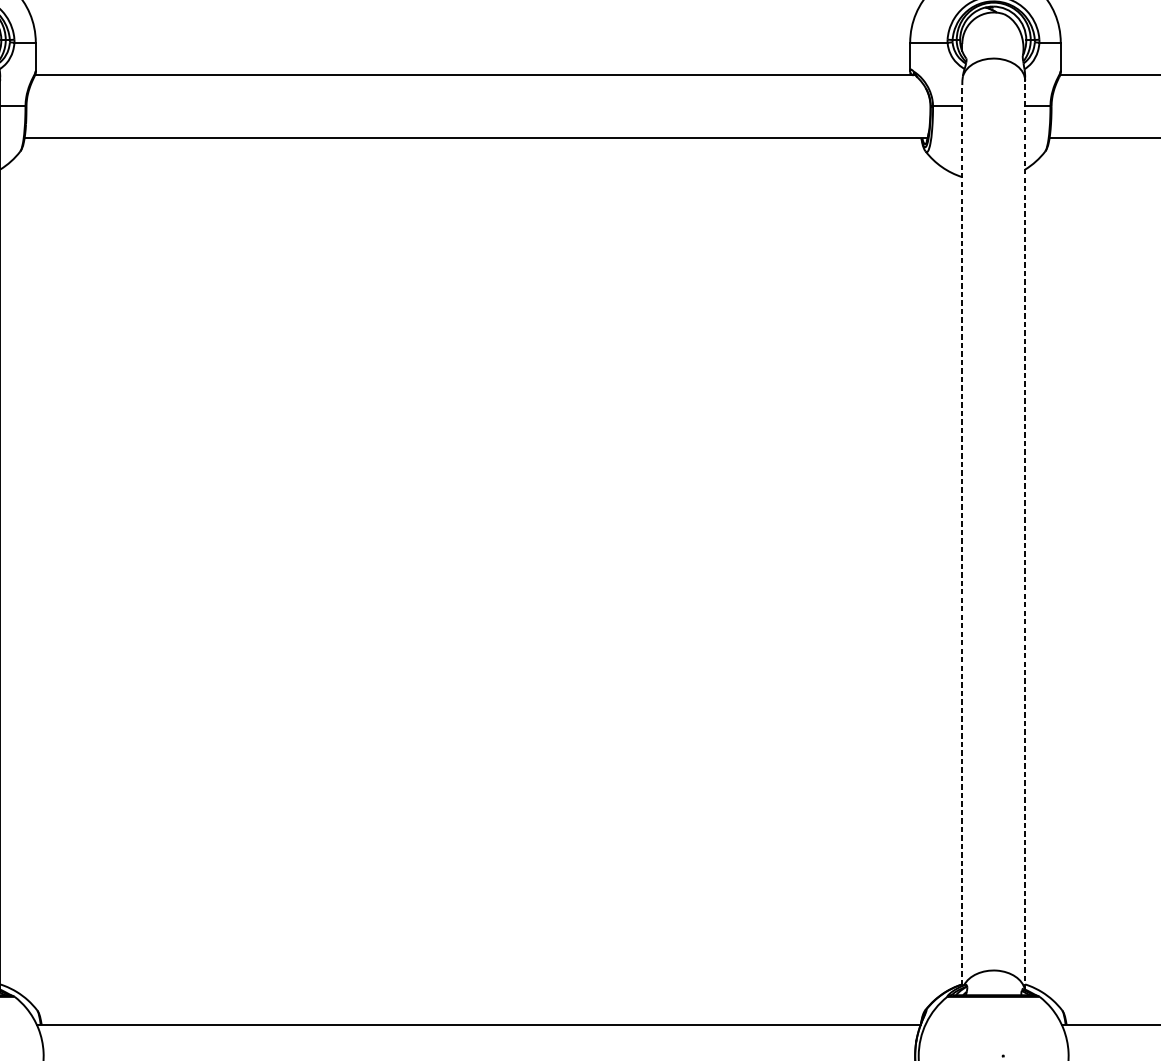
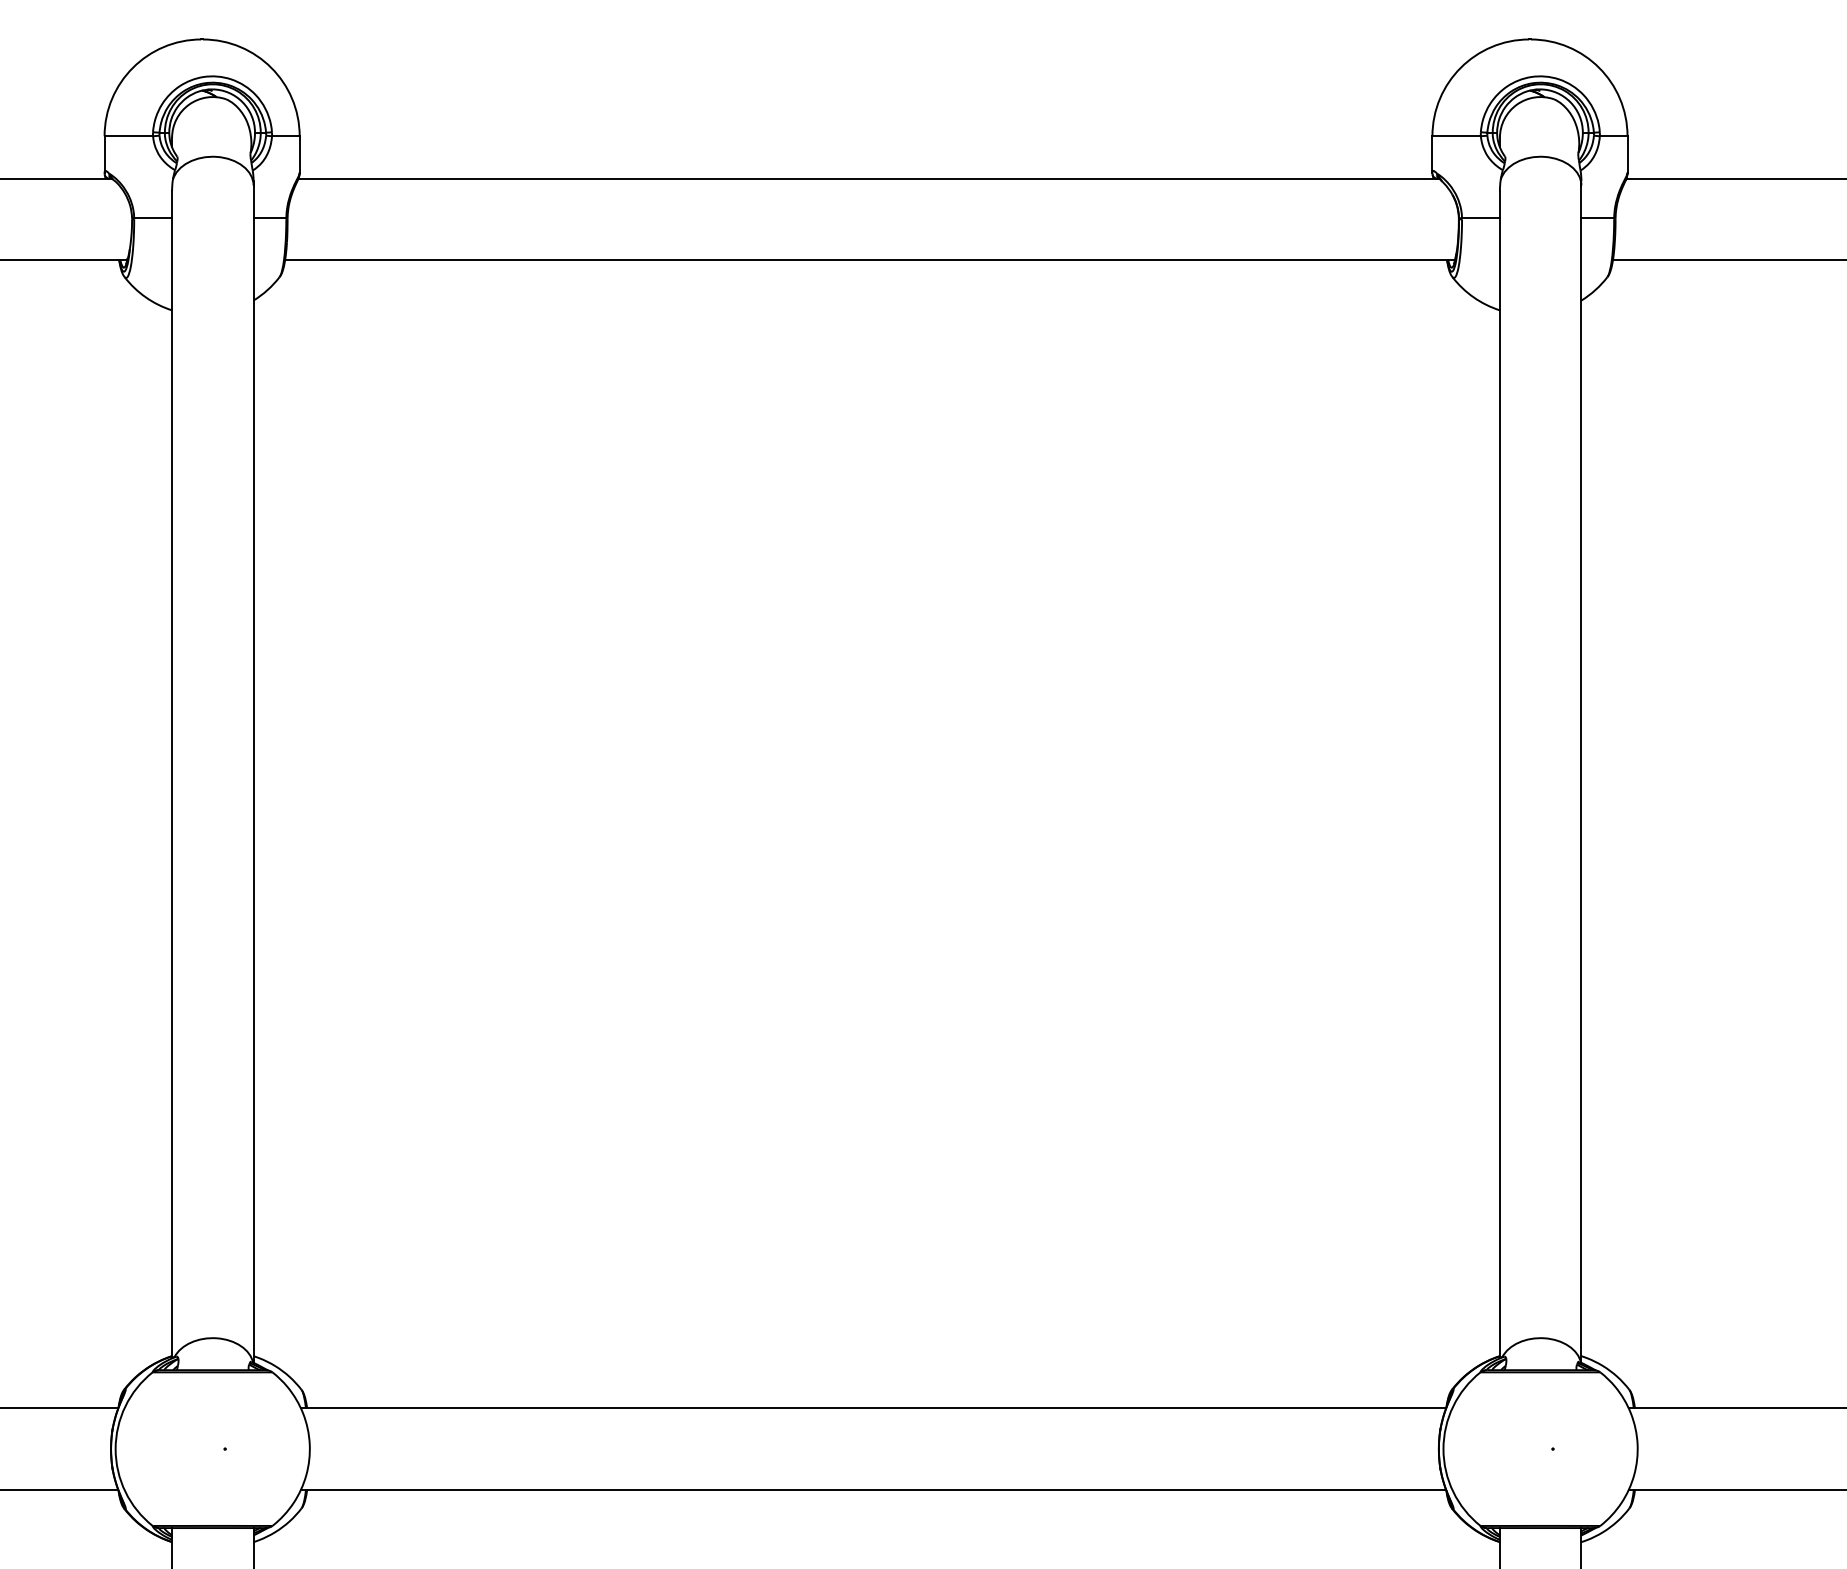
line: (961, 534) -> (1499, 773), dashed -> solid
line: (1025, 535) -> (1581, 774), dashed -> solid

